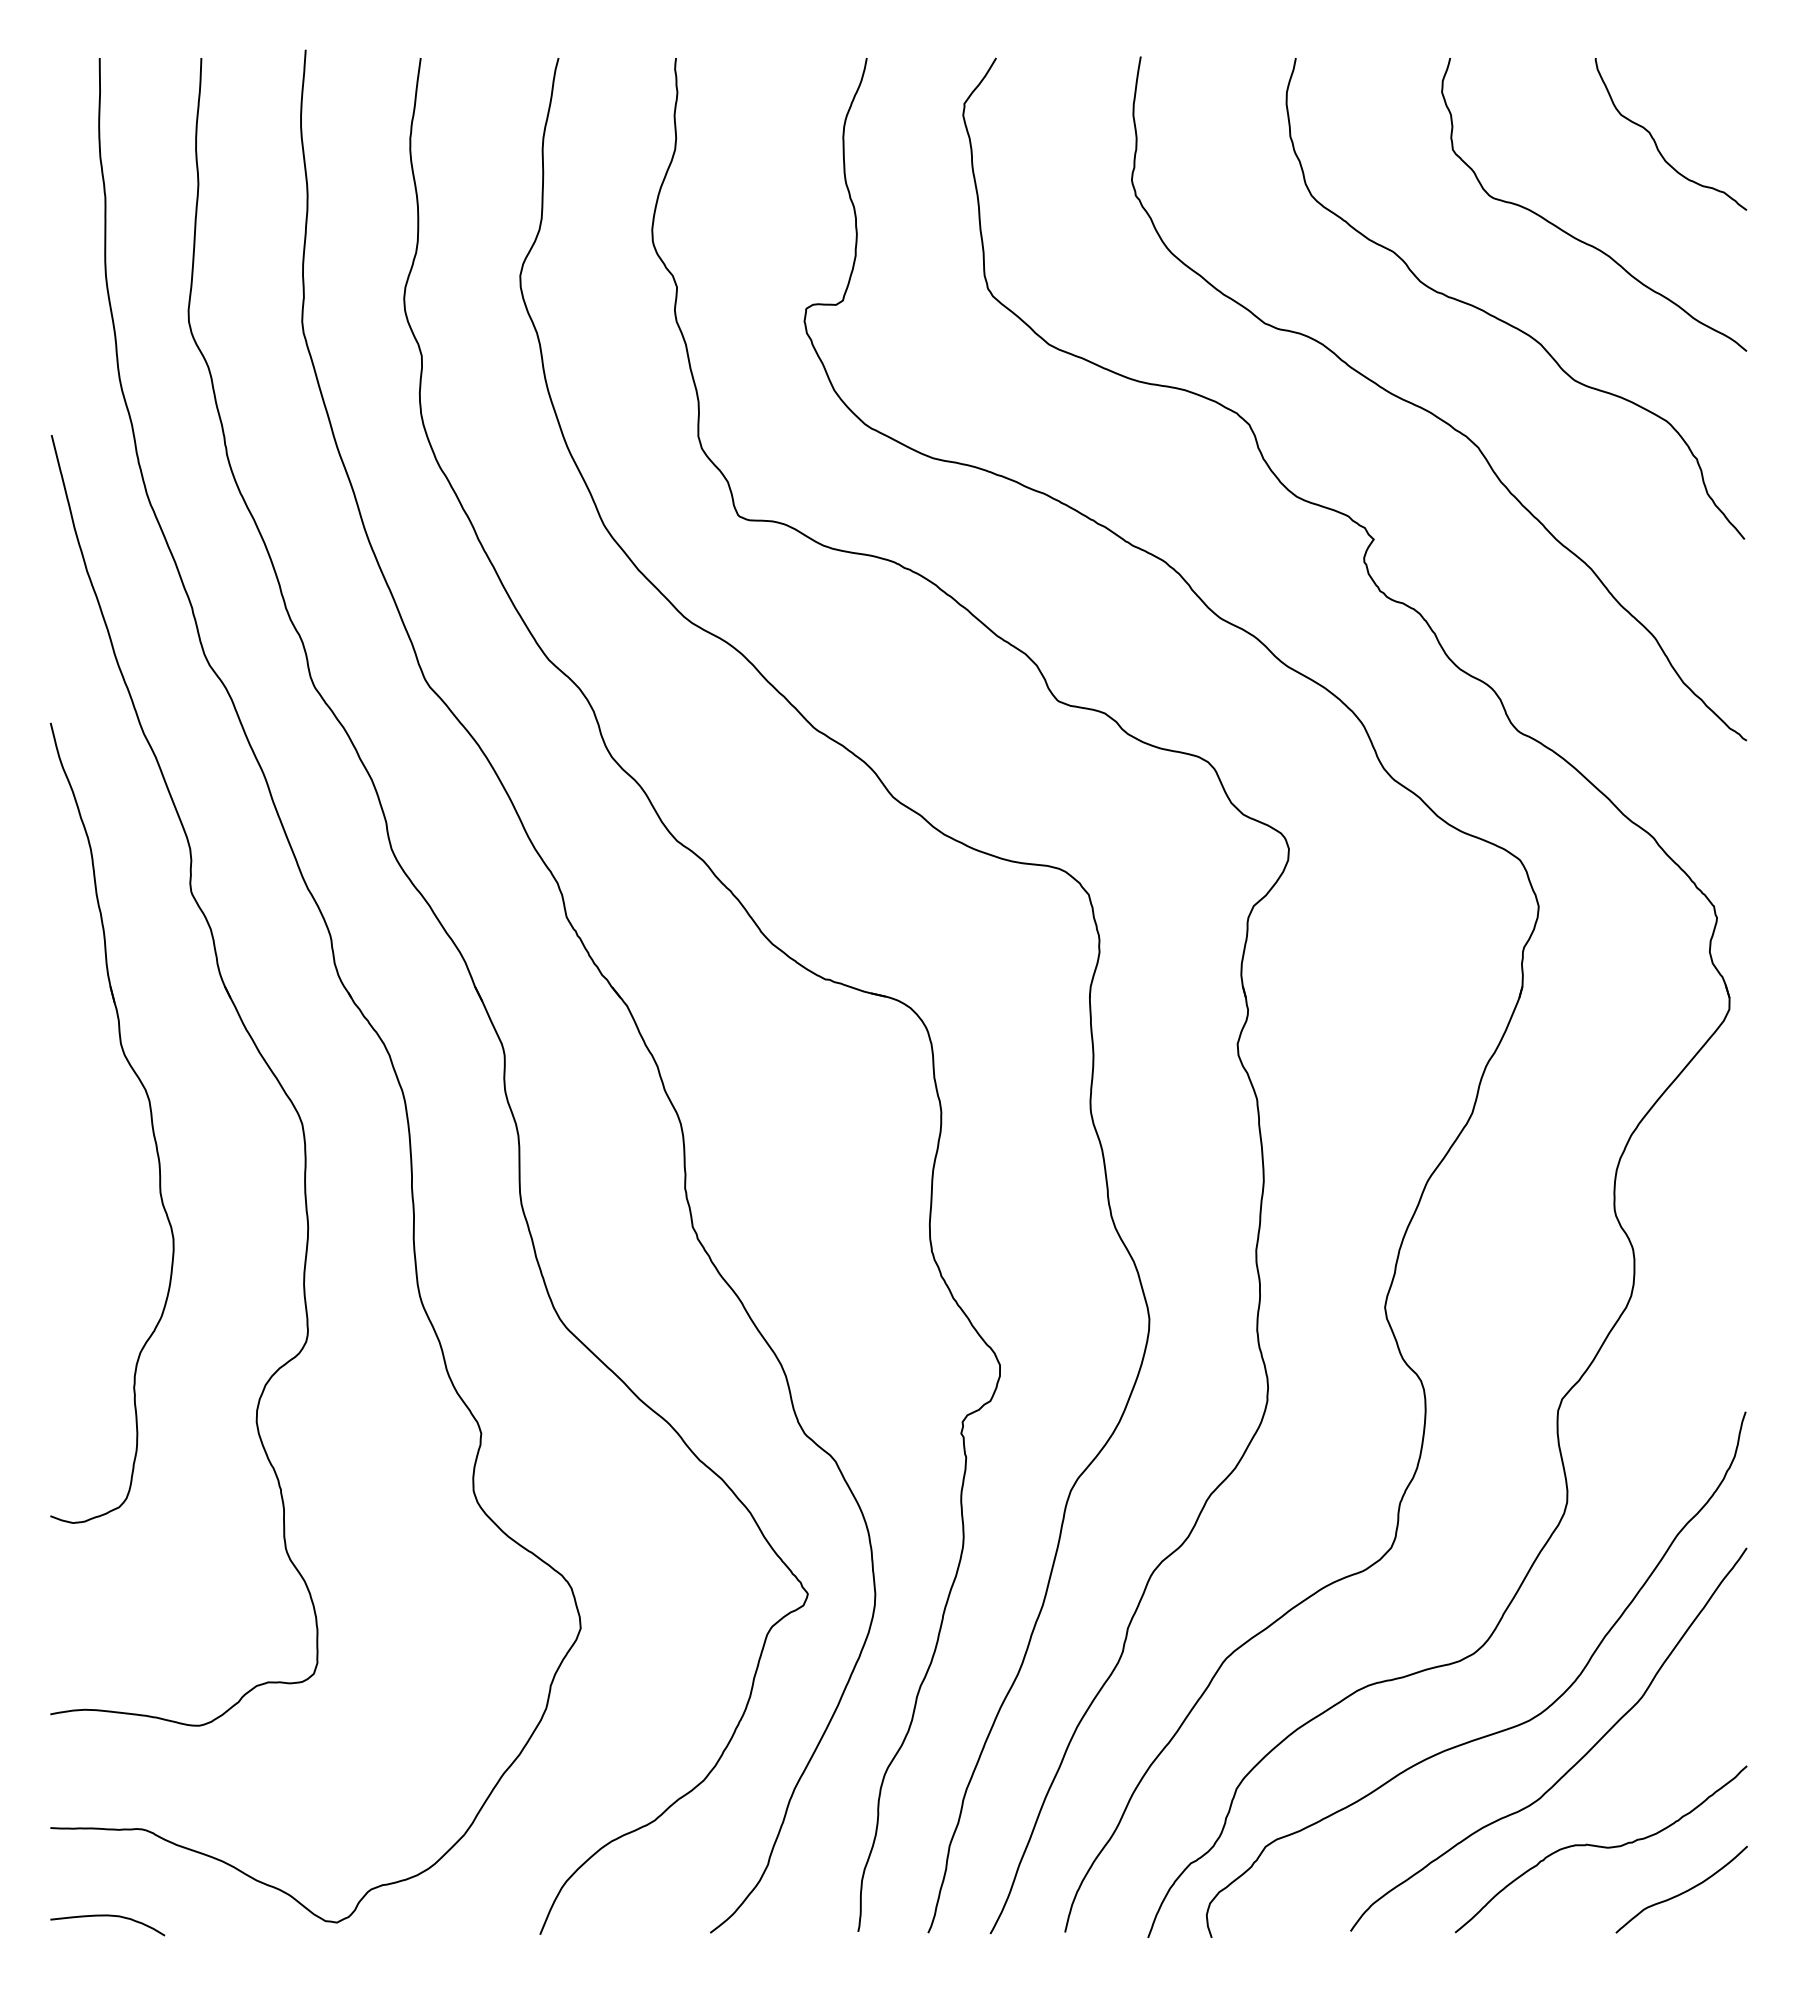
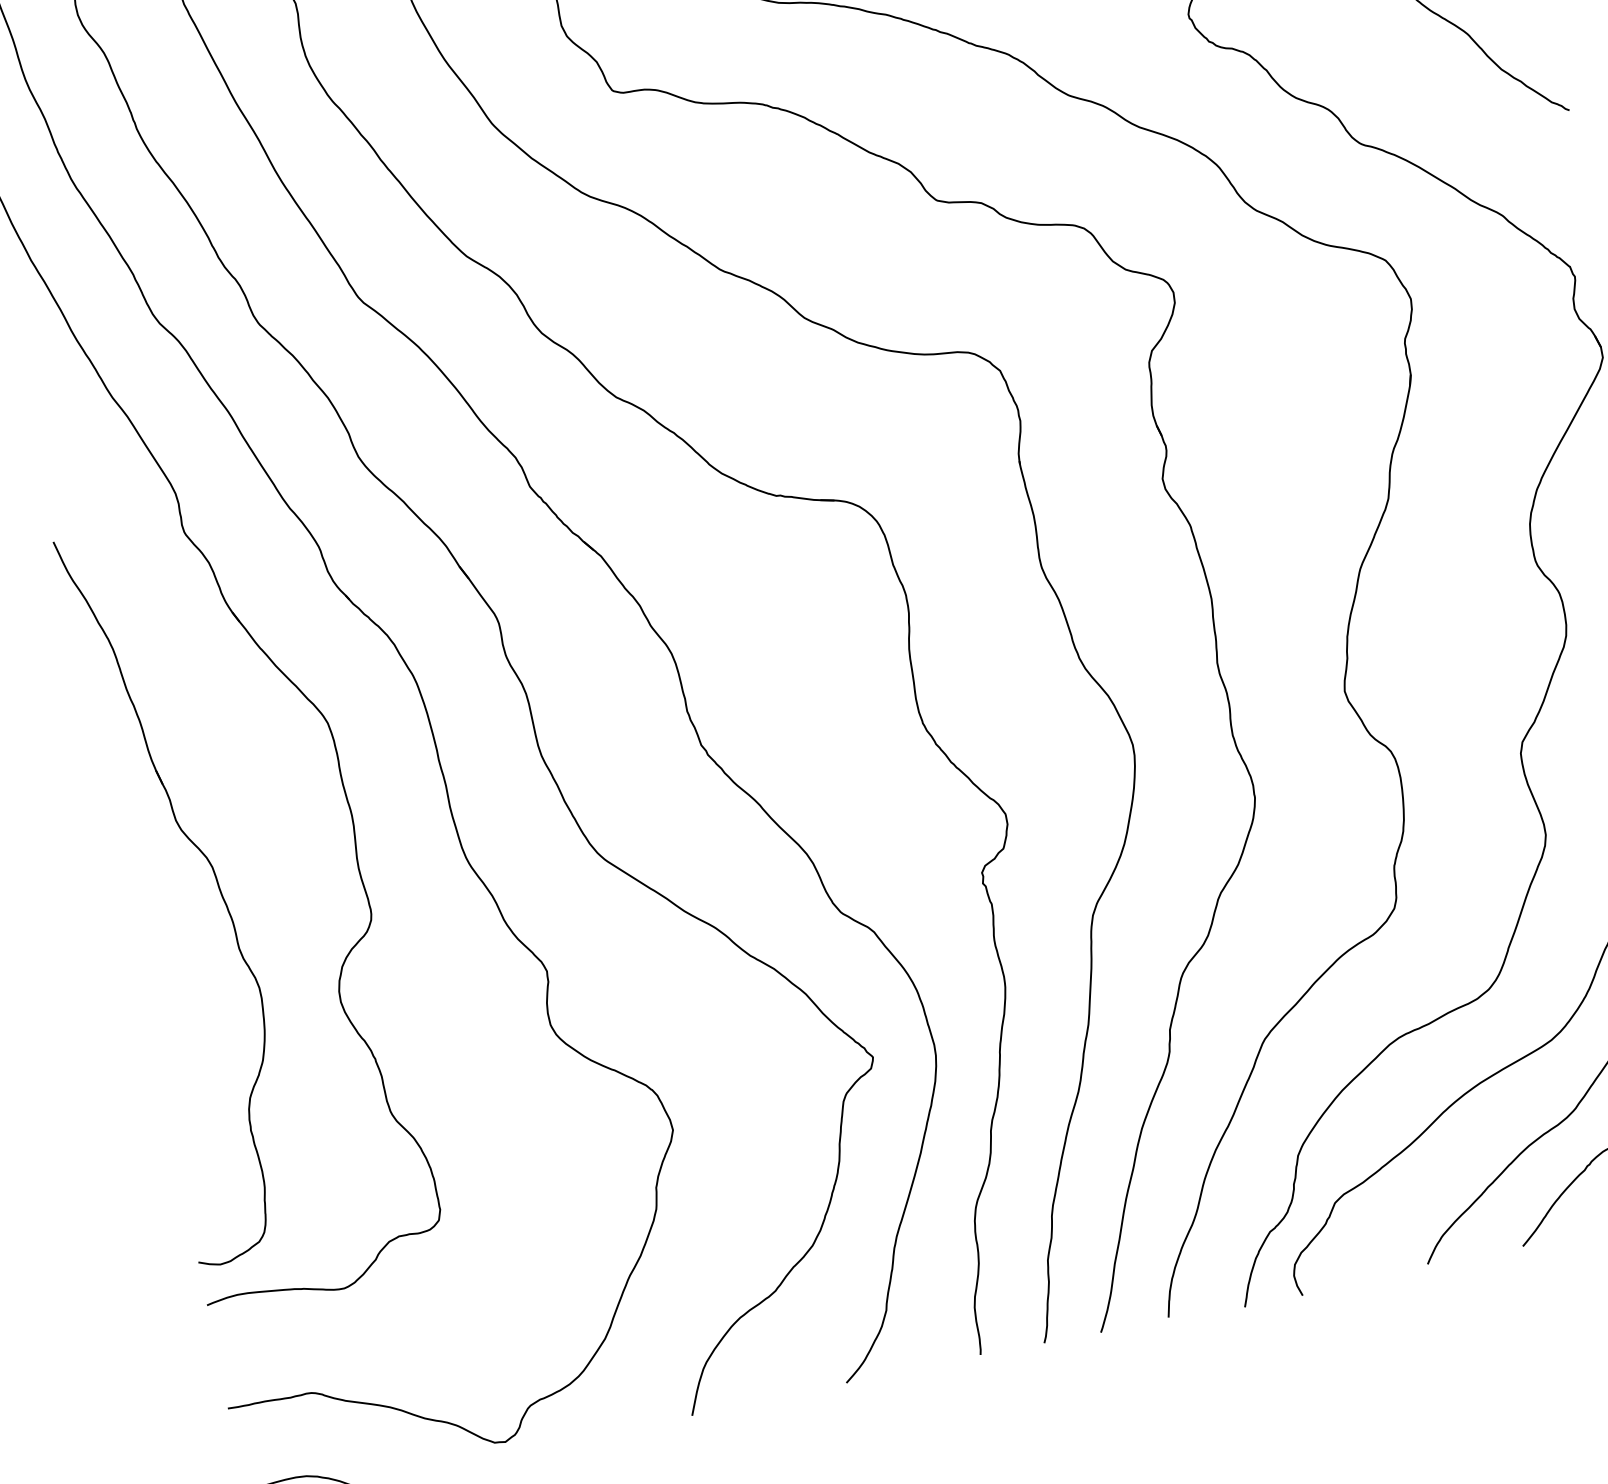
part: (150, 1118) -> (216, 882), moved

